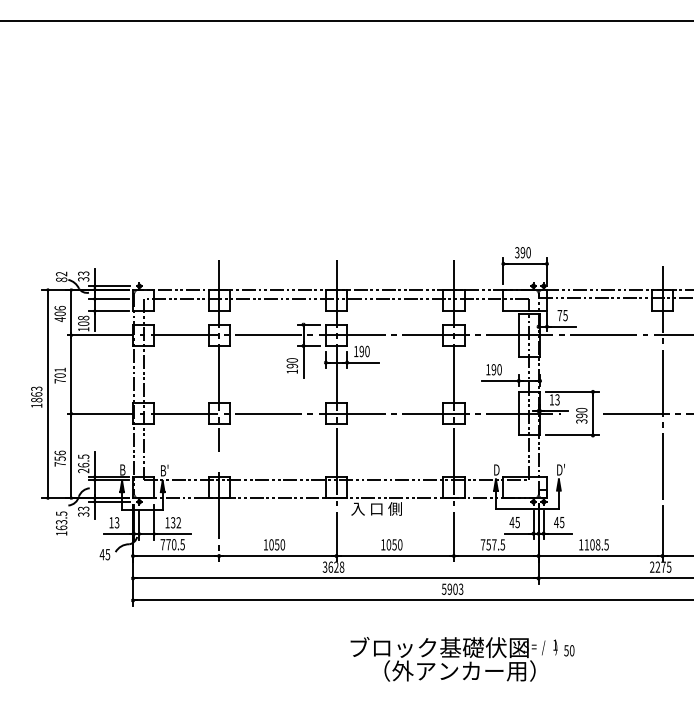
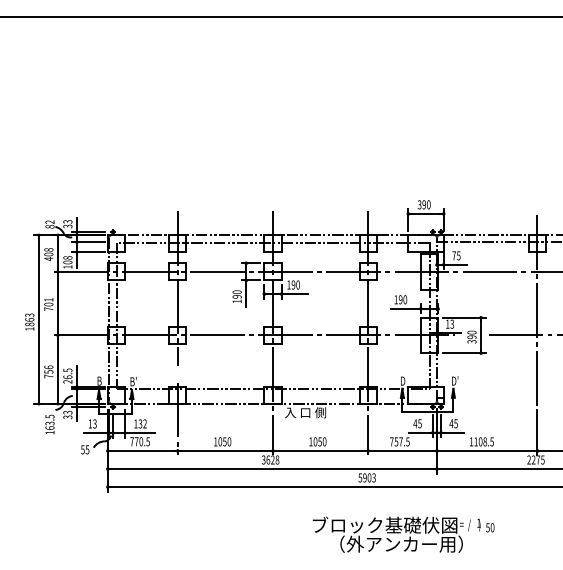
text: (59, 308) -> (48, 250), 406 -> 408
text: (101, 554) -> (82, 449), 45 -> 55
text: (462, 659) -> (403, 534), moved

